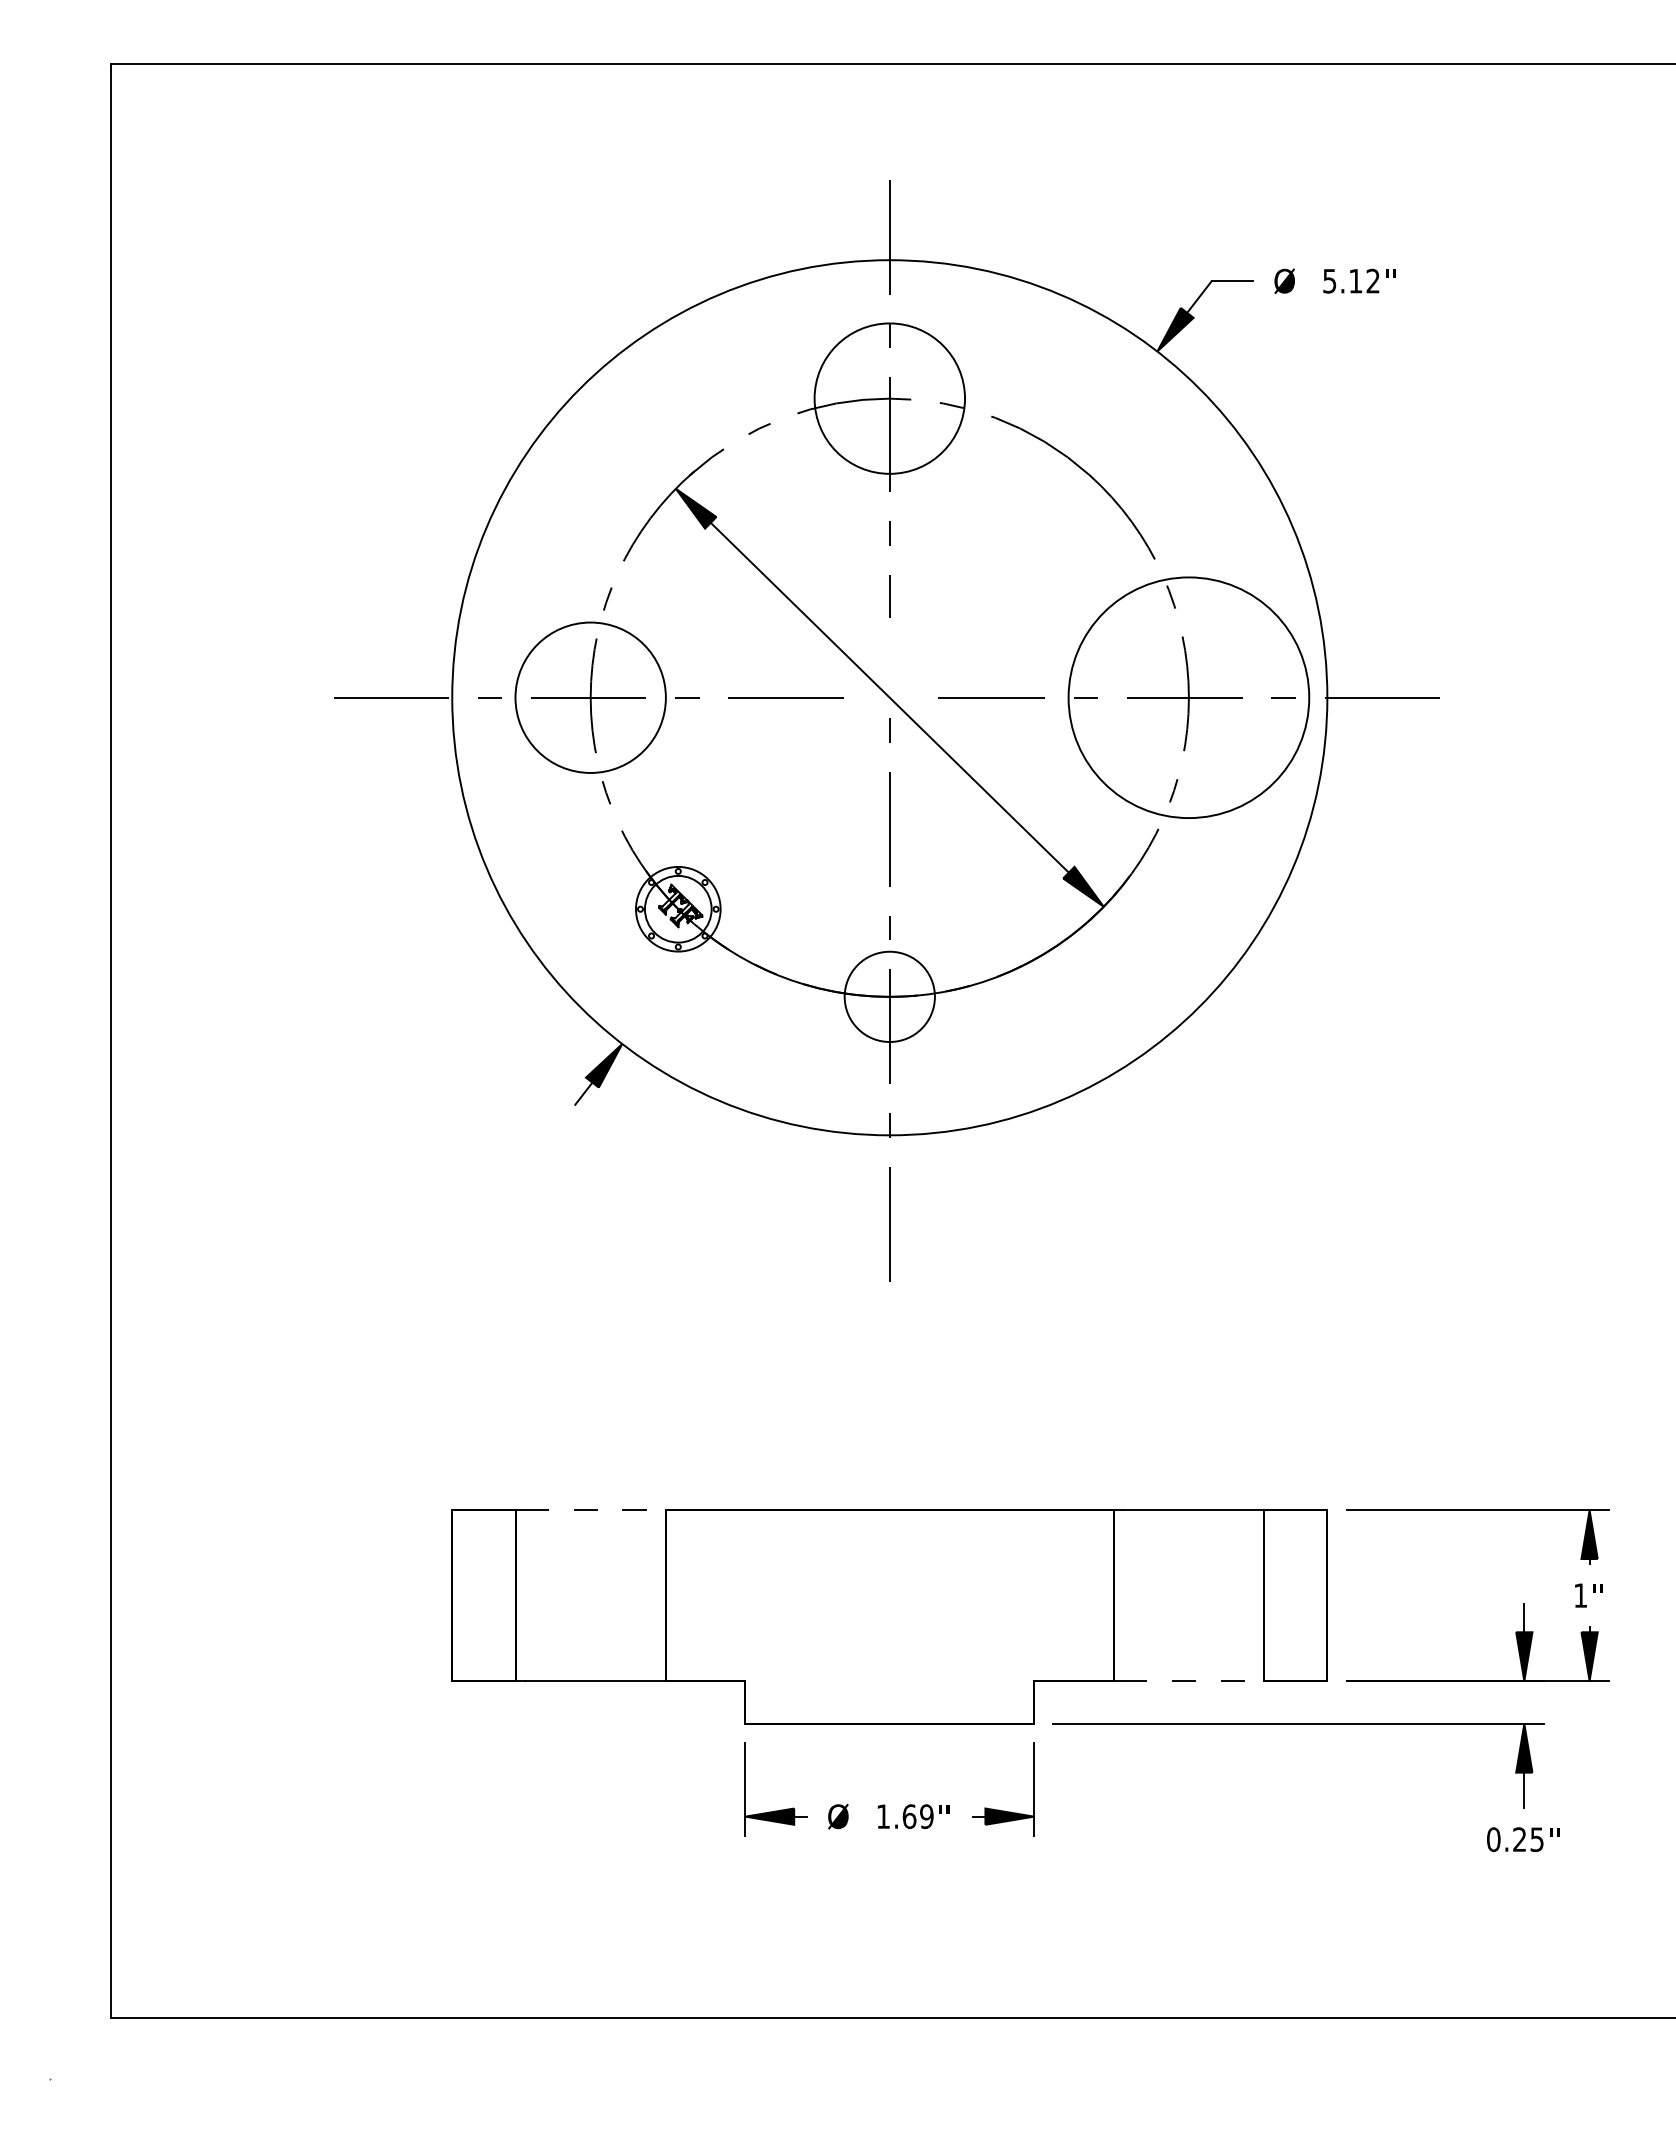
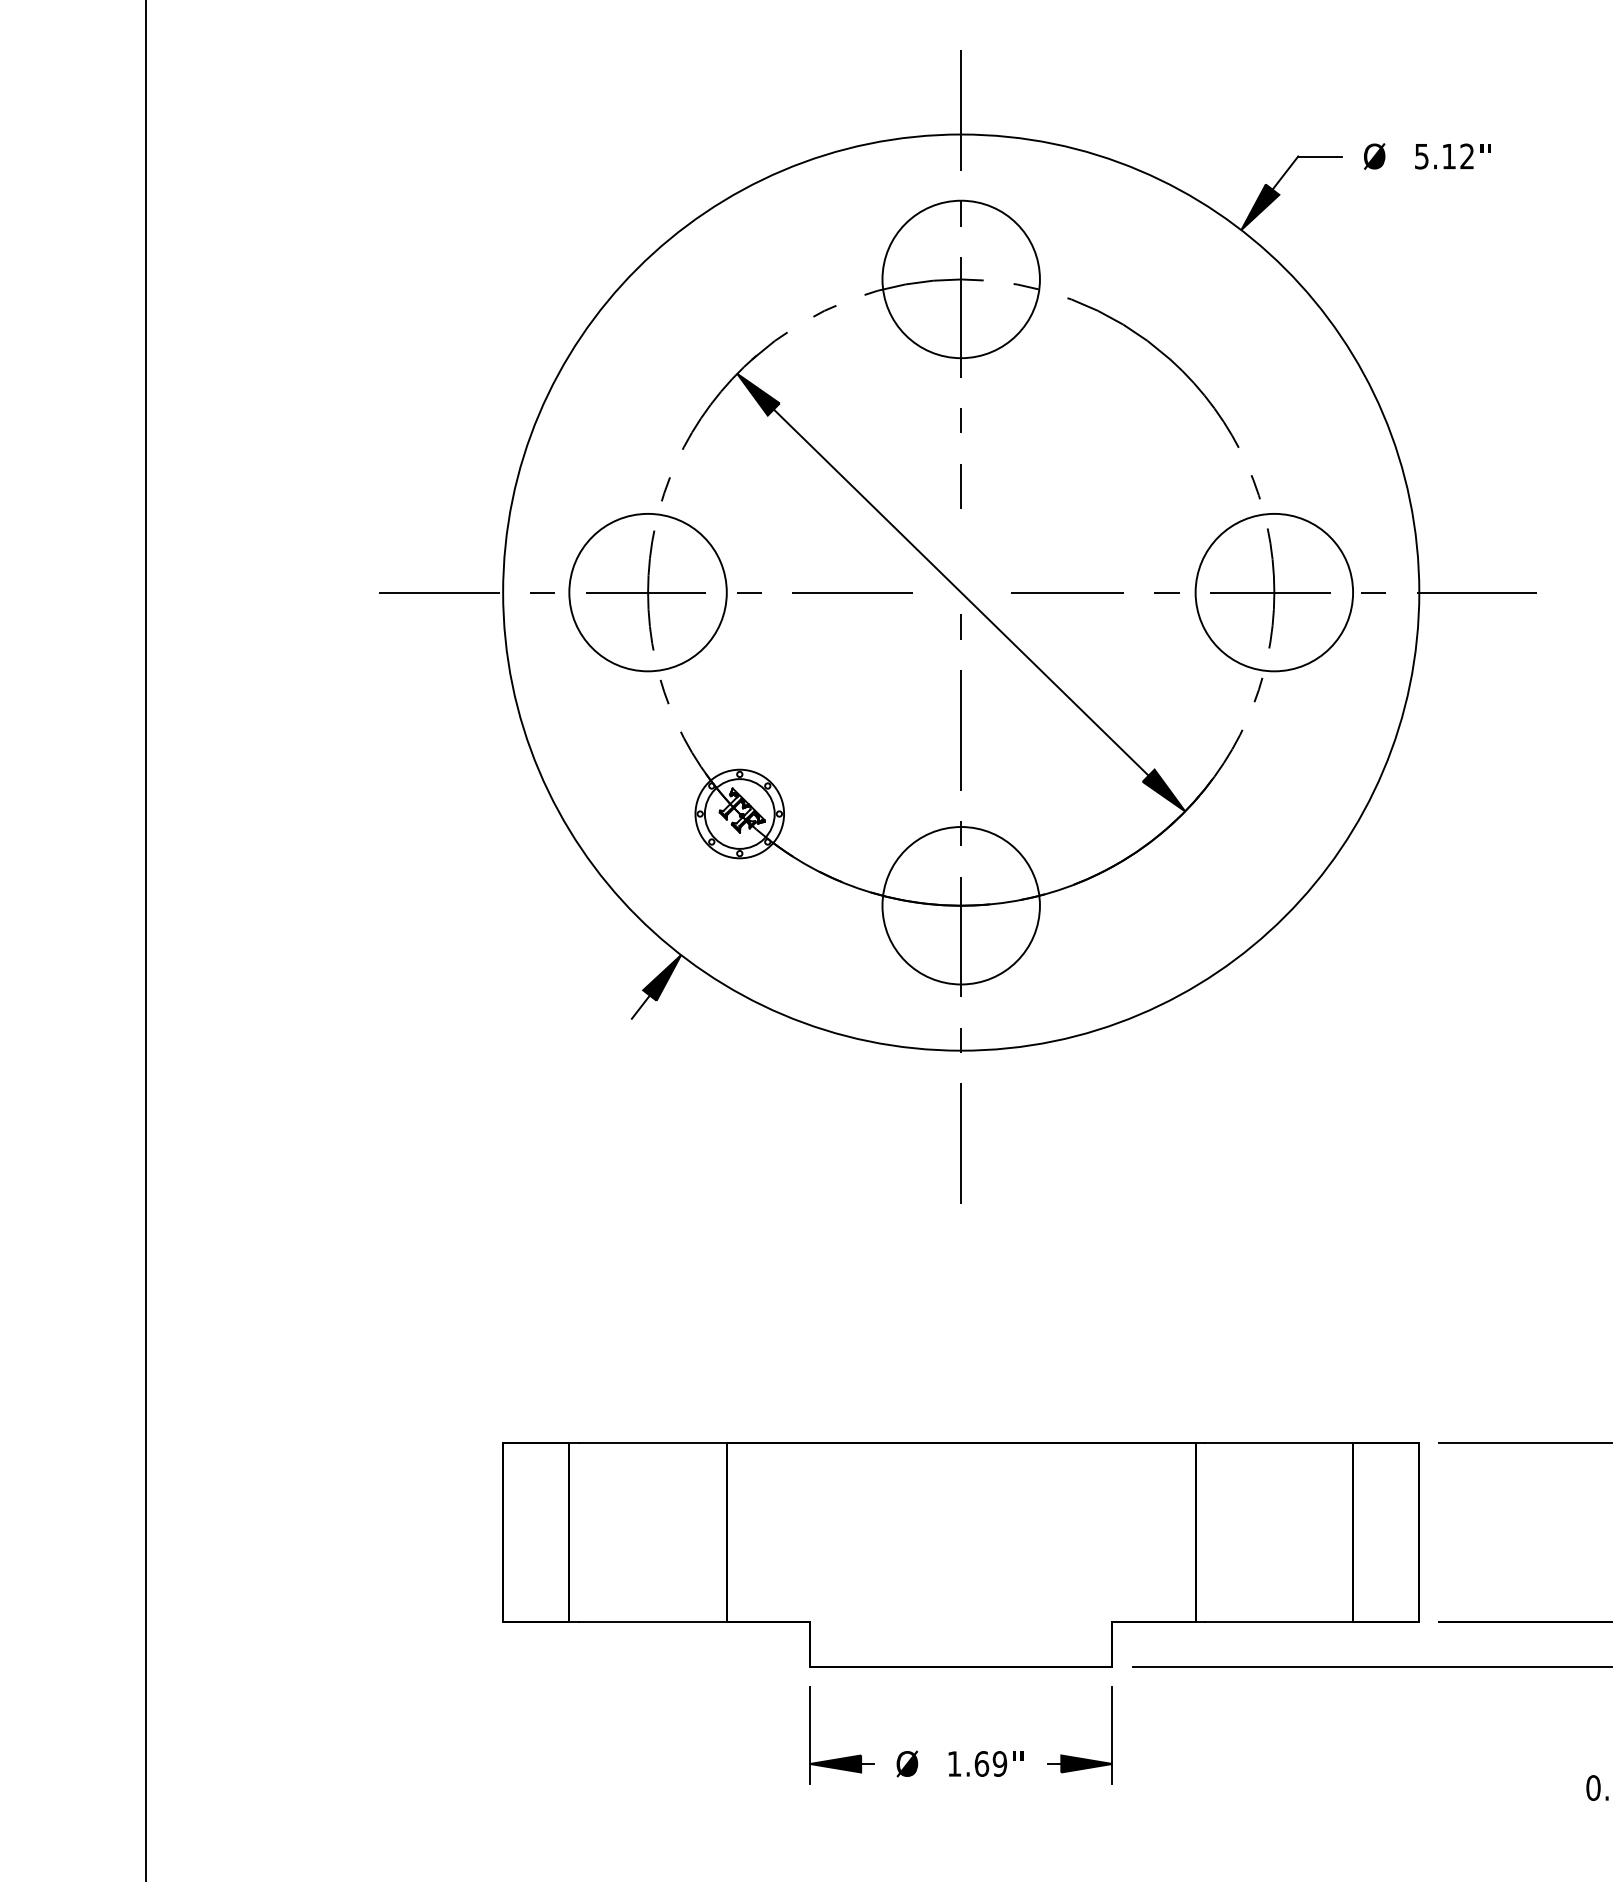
circle: (1188, 697) -> (1273, 592), size x0.62
circle: (889, 996) -> (960, 905), size x1.67
line: (595, 1510) -> (653, 1443), dashed -> solid
line: (1193, 1681) -> (1279, 1622), dashed -> solid

